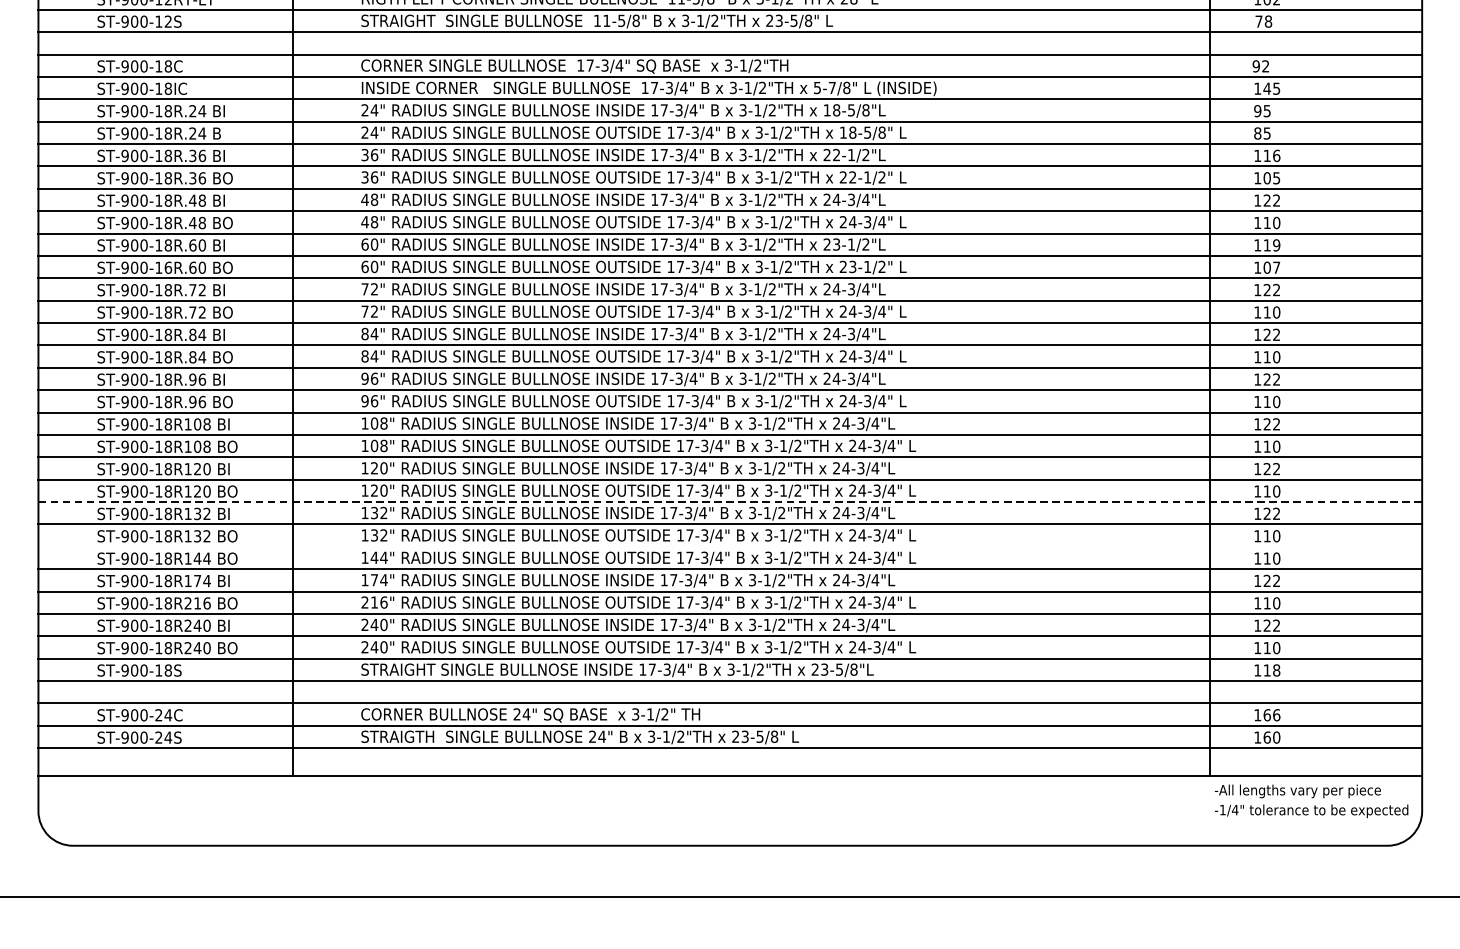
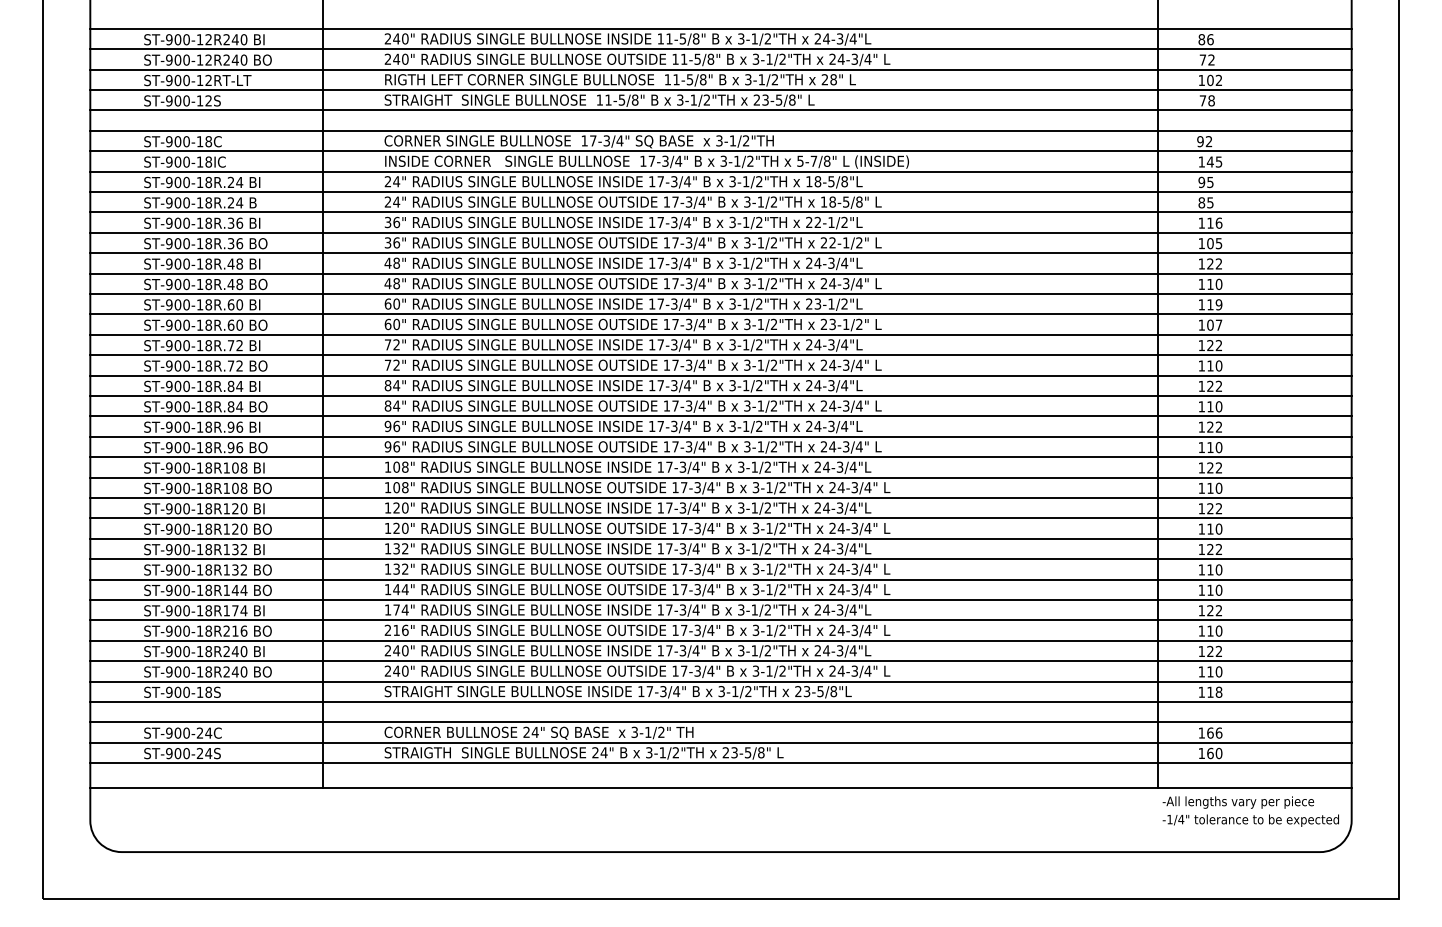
text: (168, 266) -> (208, 324), ST-900-16R.60 -> ST-900-18R.60
line: (729, 501) -> (720, 538), dashed -> solid
line: (729, 546) -> (720, 579), added

